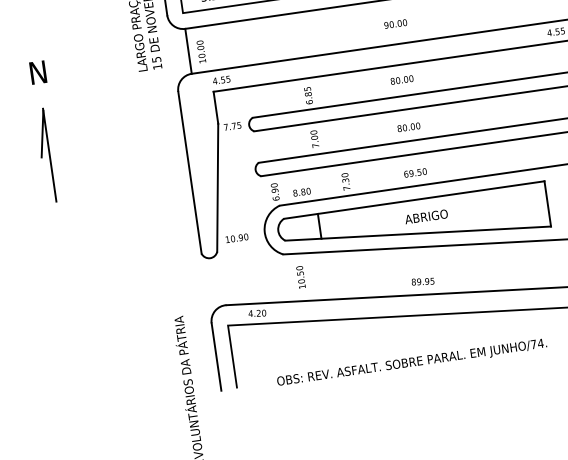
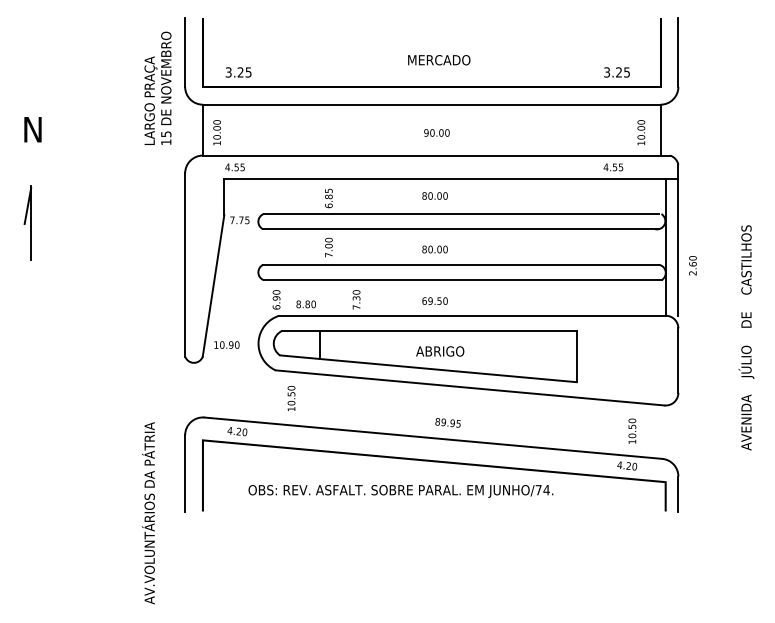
part: (45, 156) -> (27, 223), size x0.7
text: (422, 281) -> (447, 422), moved
text: (411, 363) -> (400, 491), moved

